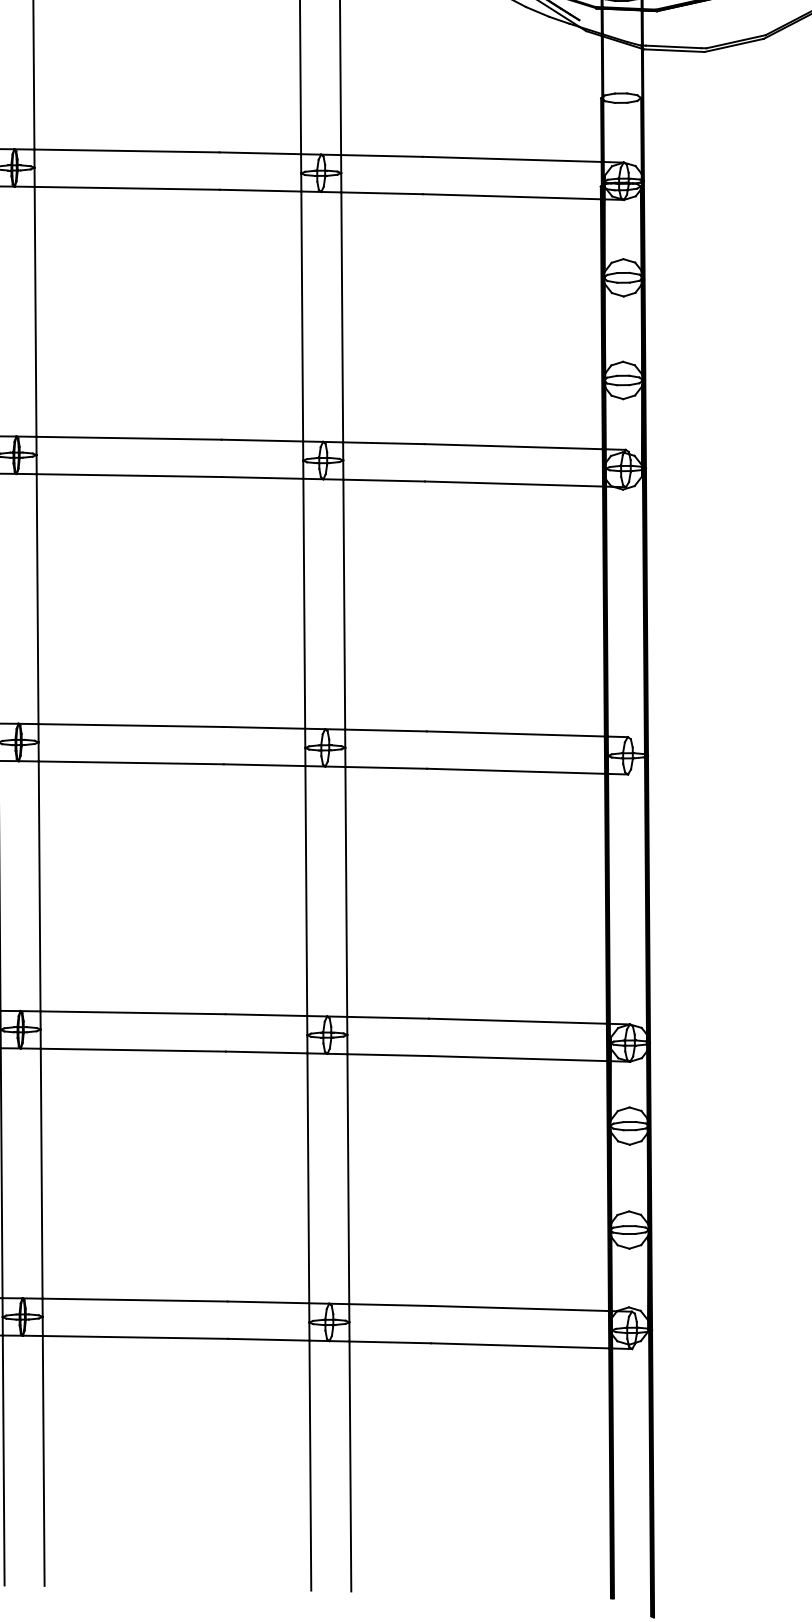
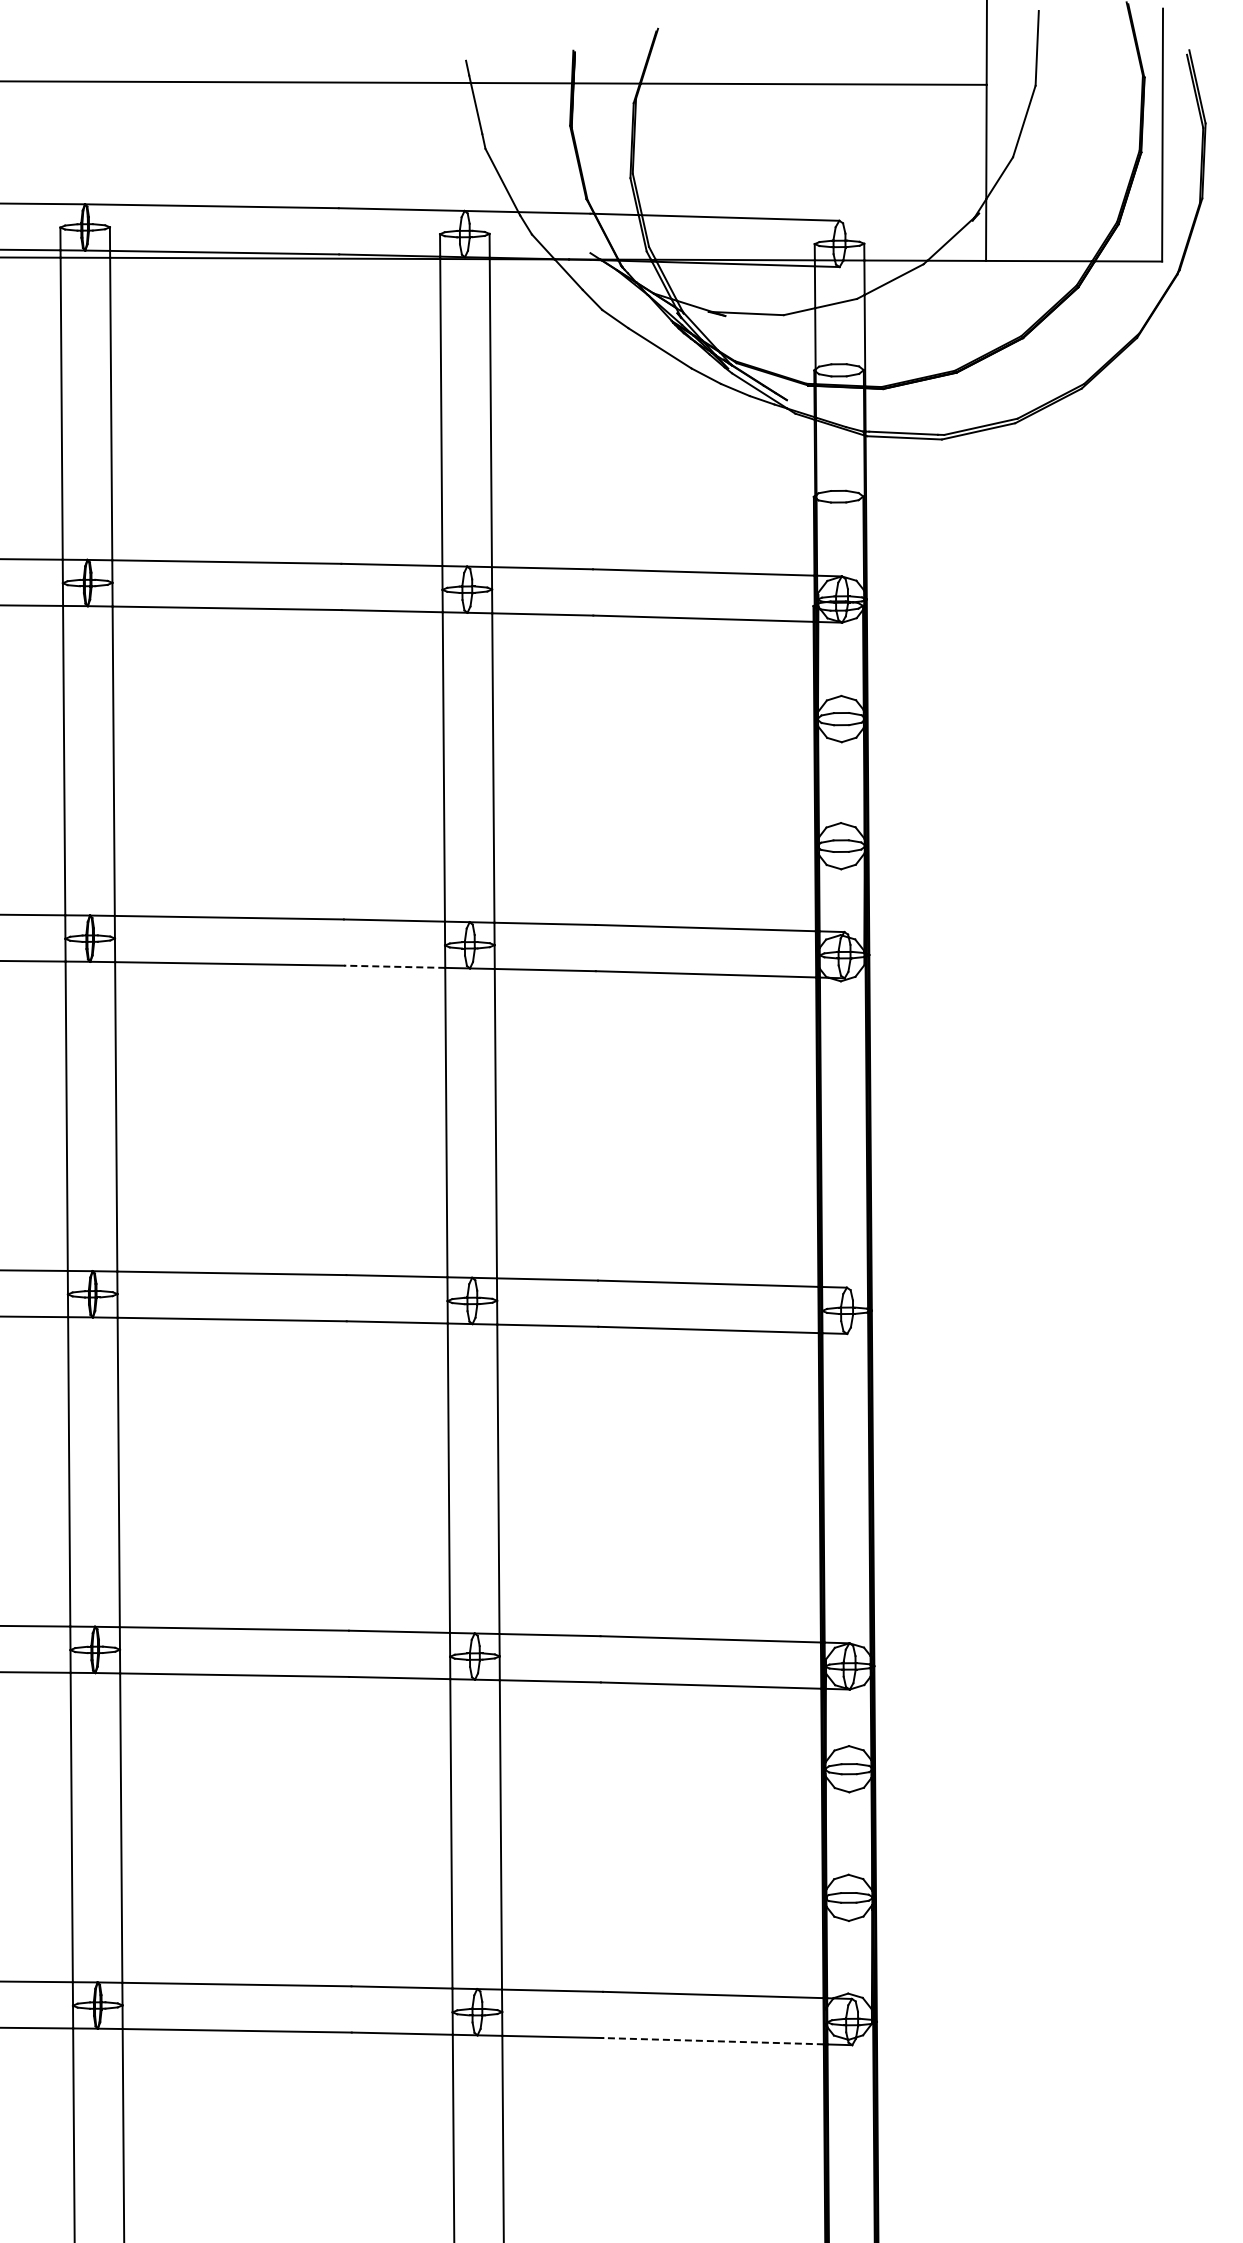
line: (262, 477) -> (394, 966), solid -> dashed
line: (520, 1346) -> (713, 2041), solid -> dashed

